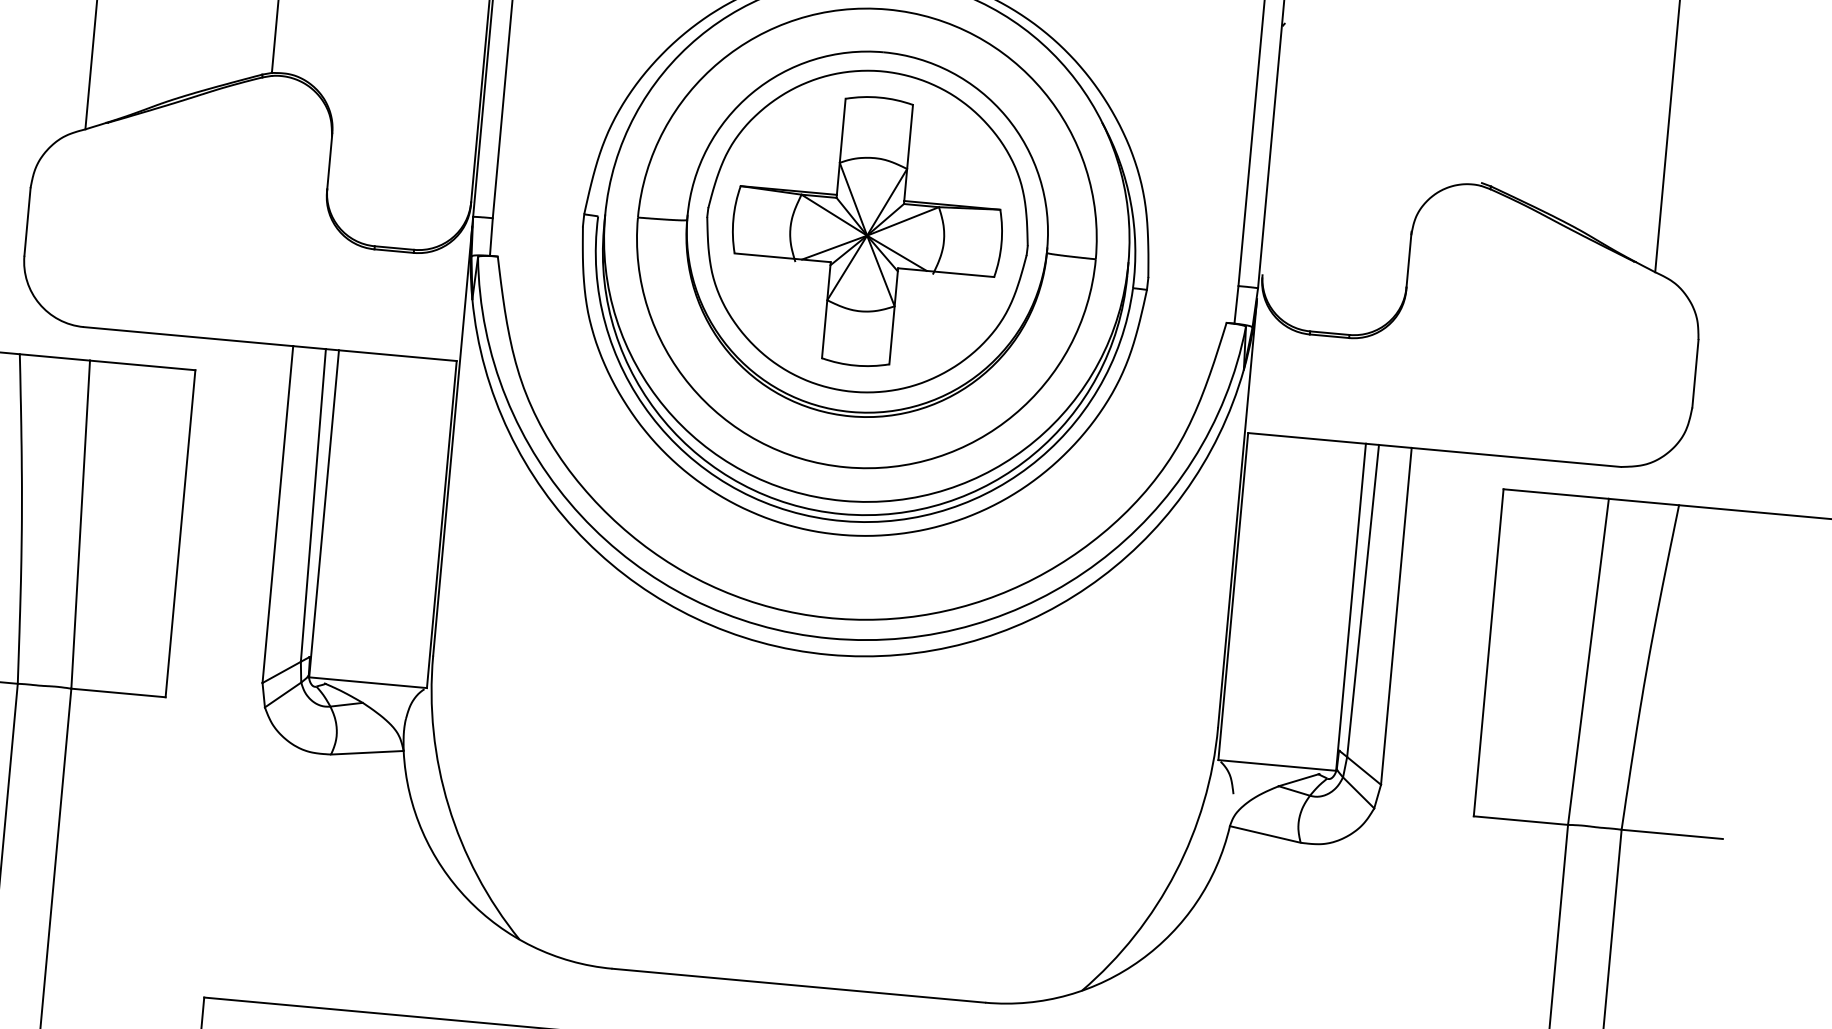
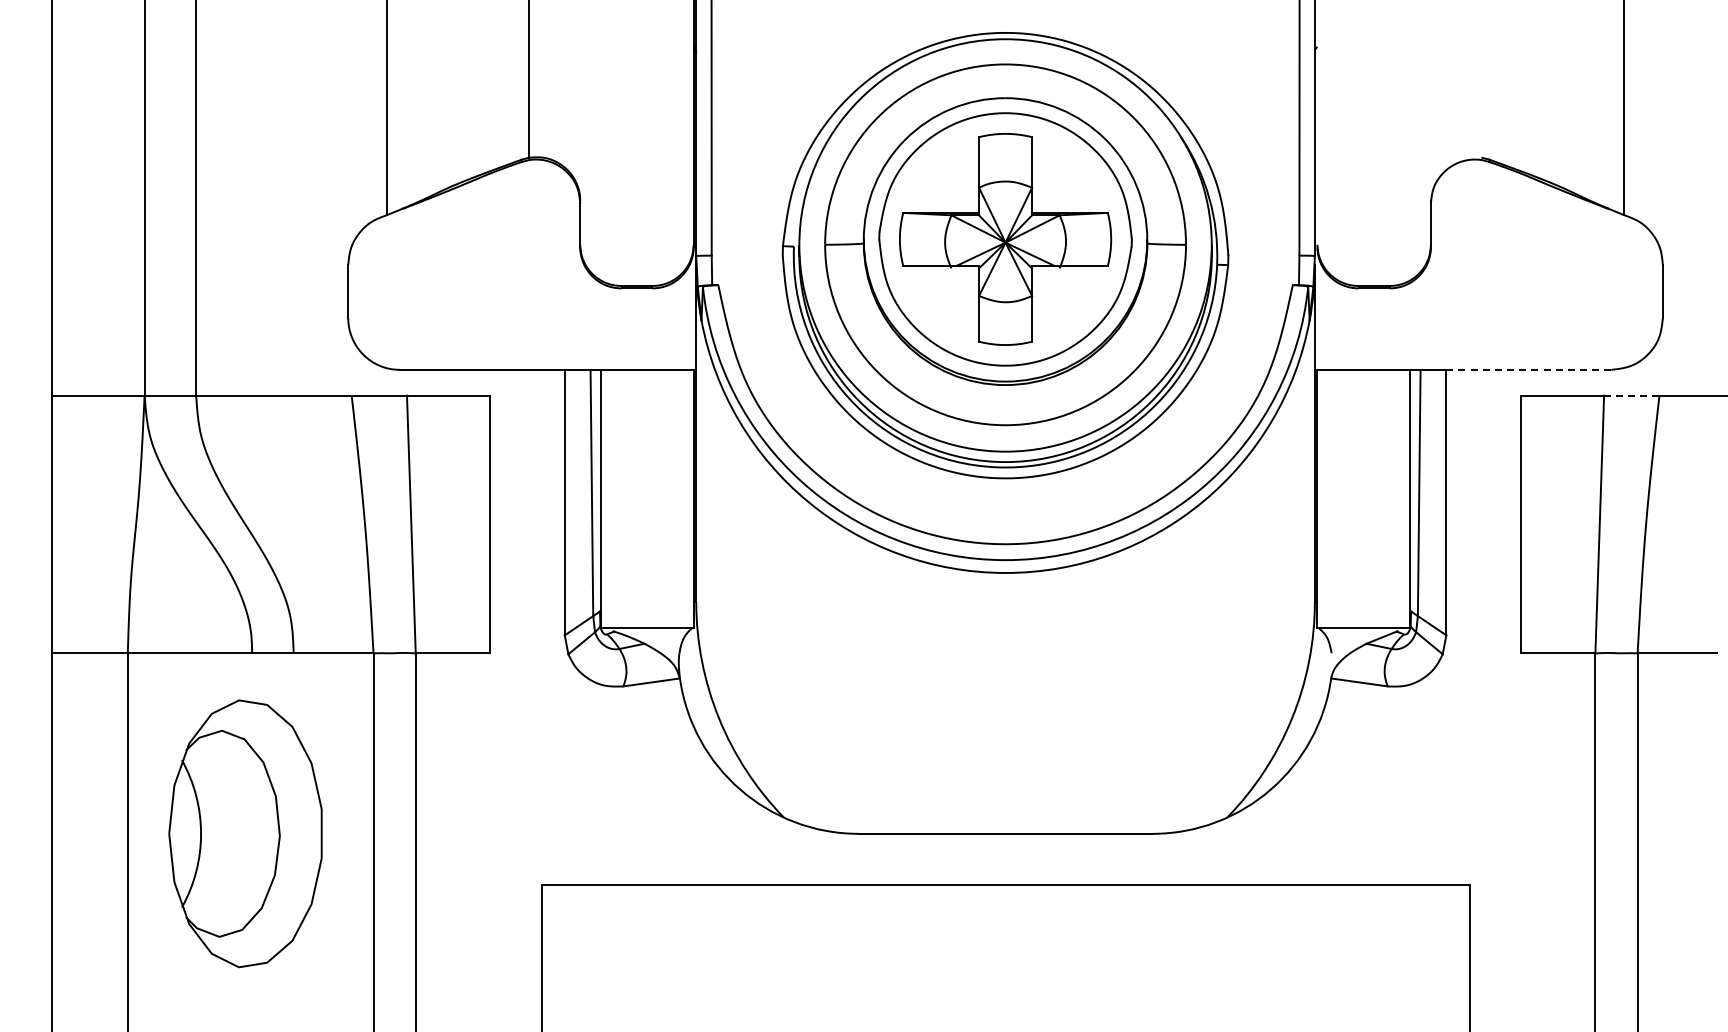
line: (1515, 456) -> (1528, 369), solid -> dashed
line: (1643, 501) -> (1631, 395), solid -> dashed

